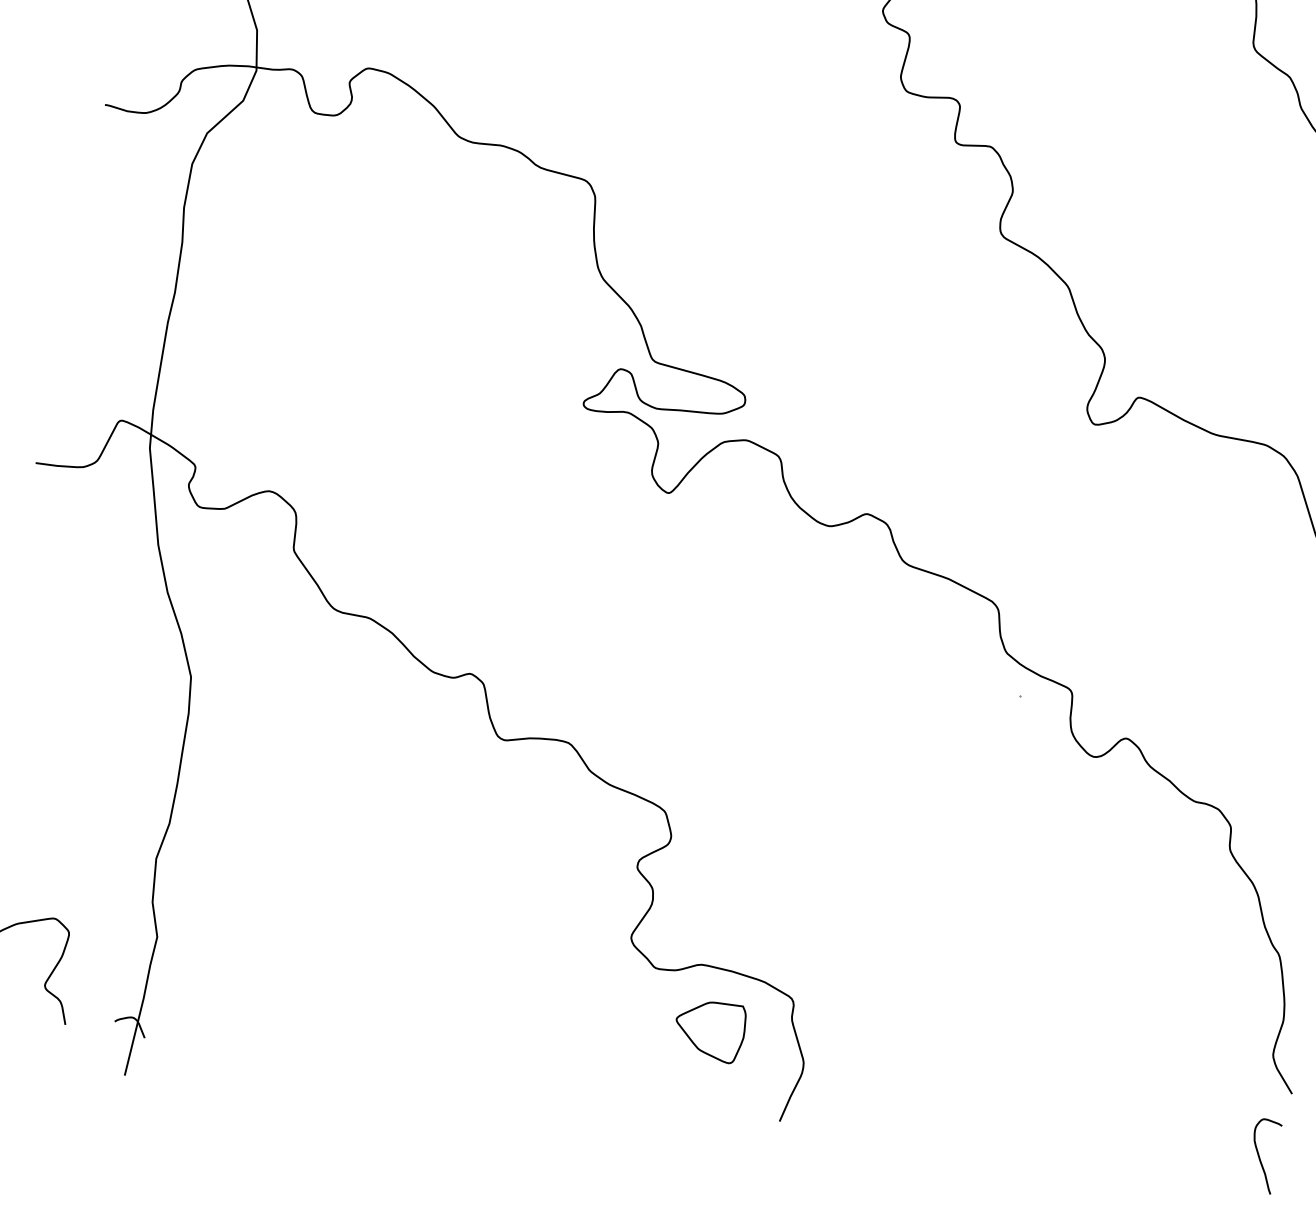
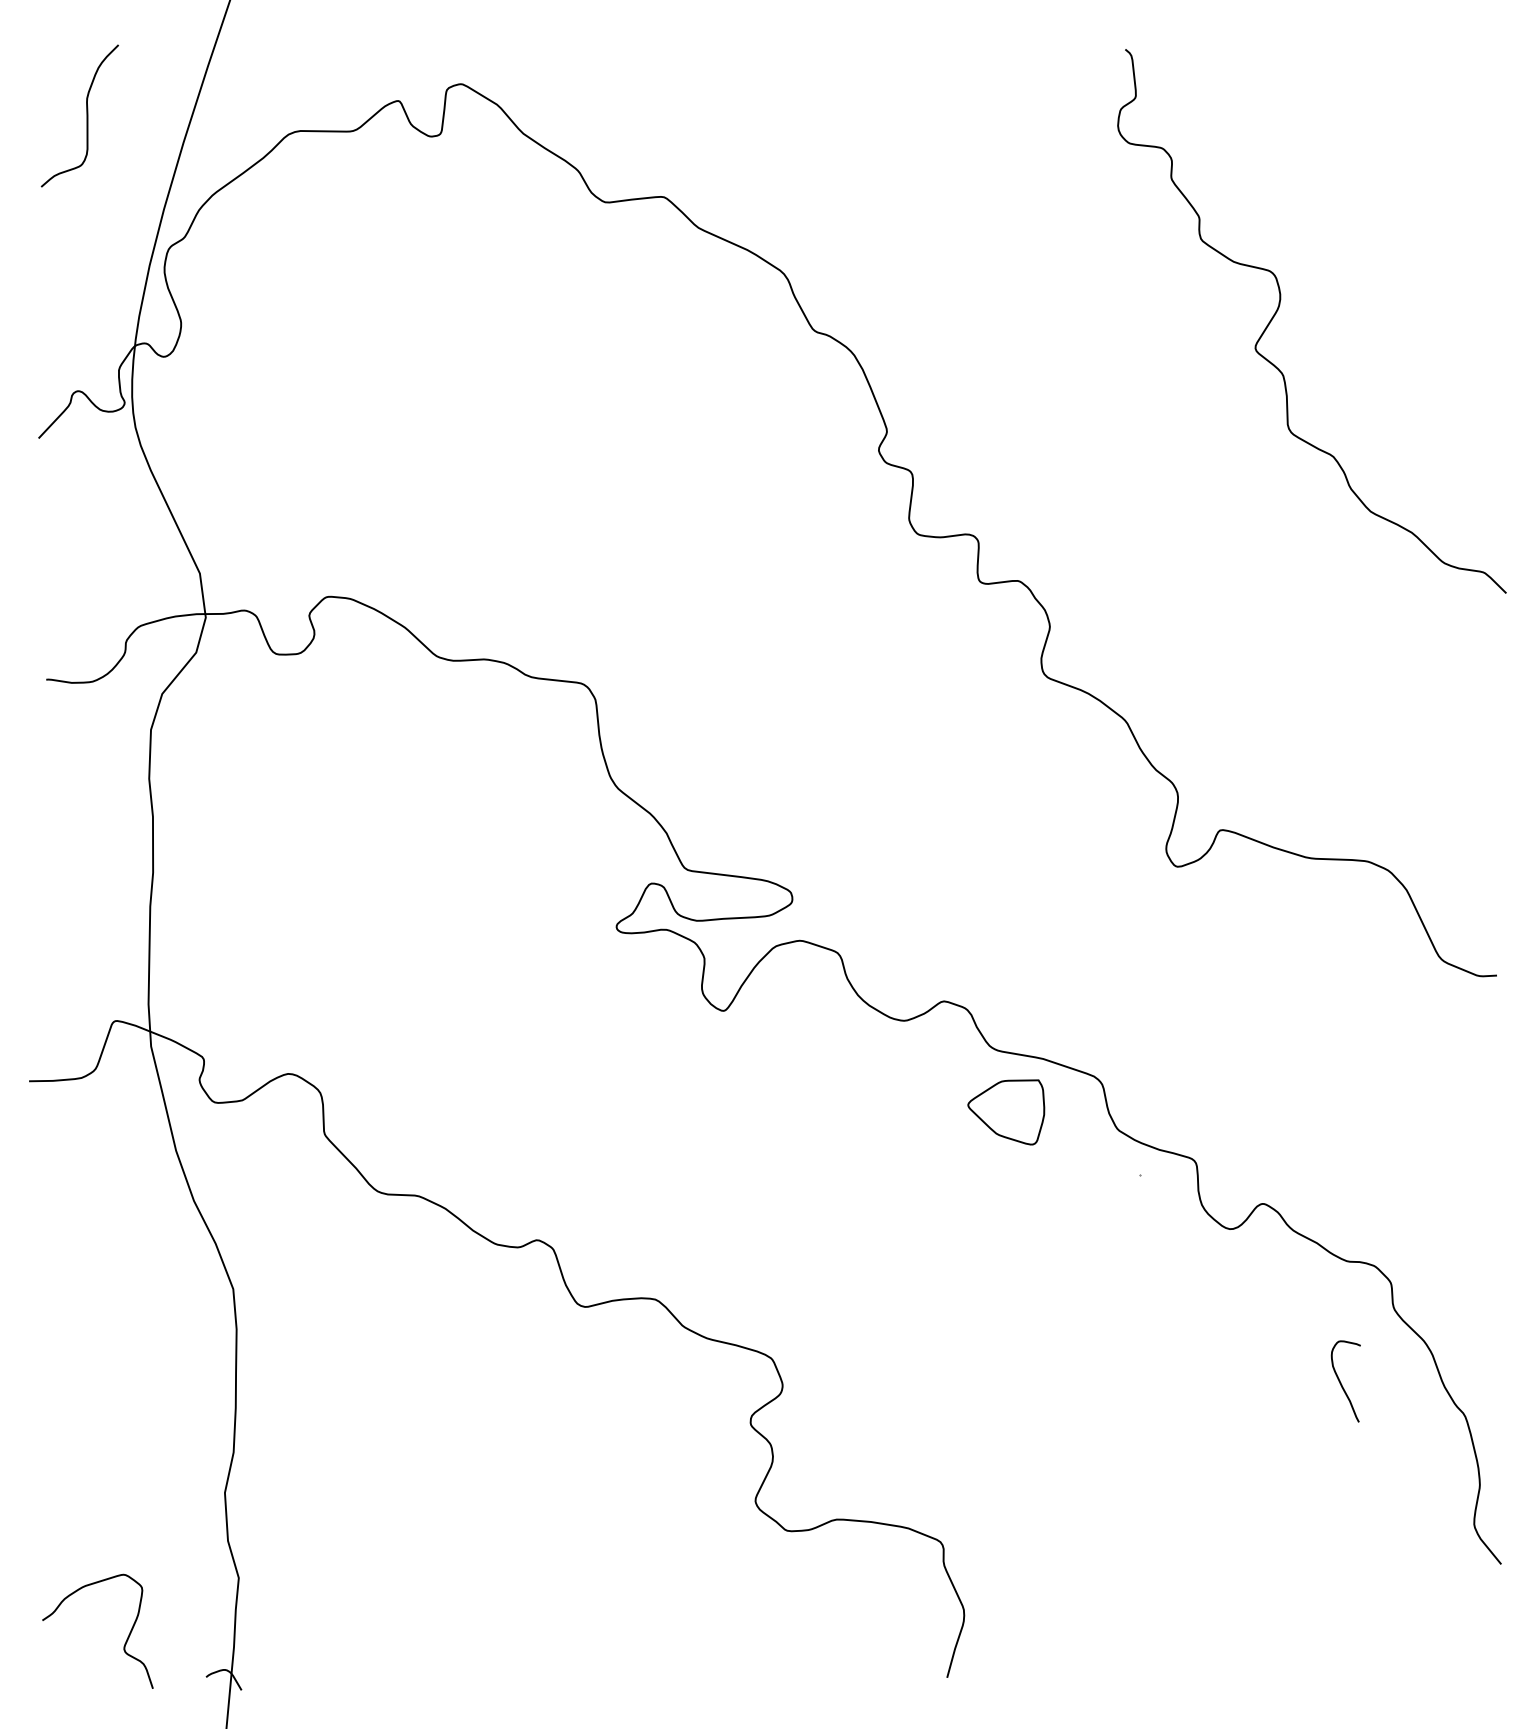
part: (709, 1031) -> (1006, 1112), moved
curve: (1260, 1156) -> (1341, 1382), moved

